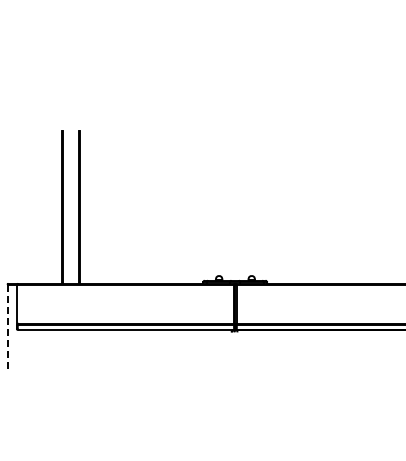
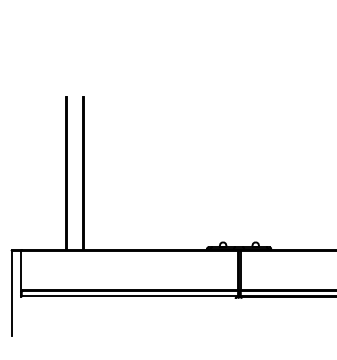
line: (7, 327) -> (11, 293), dashed -> solid

